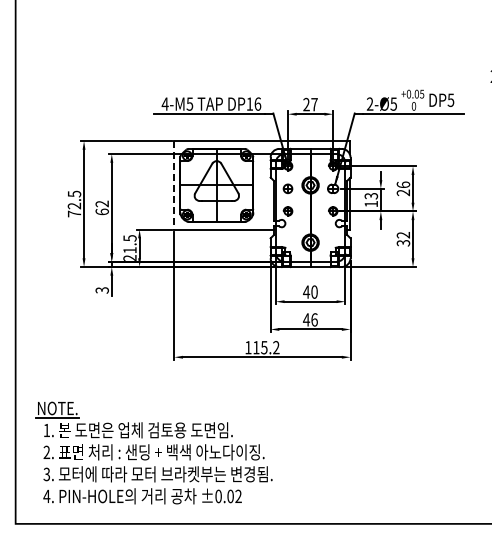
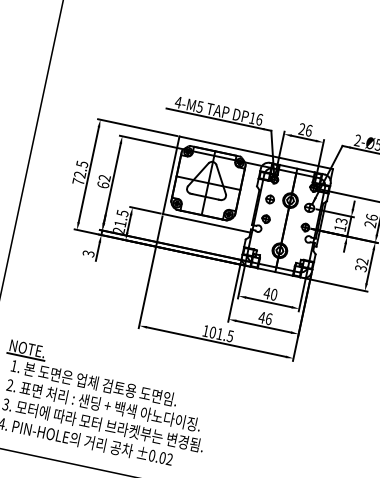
text: (314, 104) -> (309, 130), 27 -> 26
line: (174, 185) -> (171, 175), dashed -> solid
text: (266, 347) -> (221, 334), 115.2 -> 101.5

